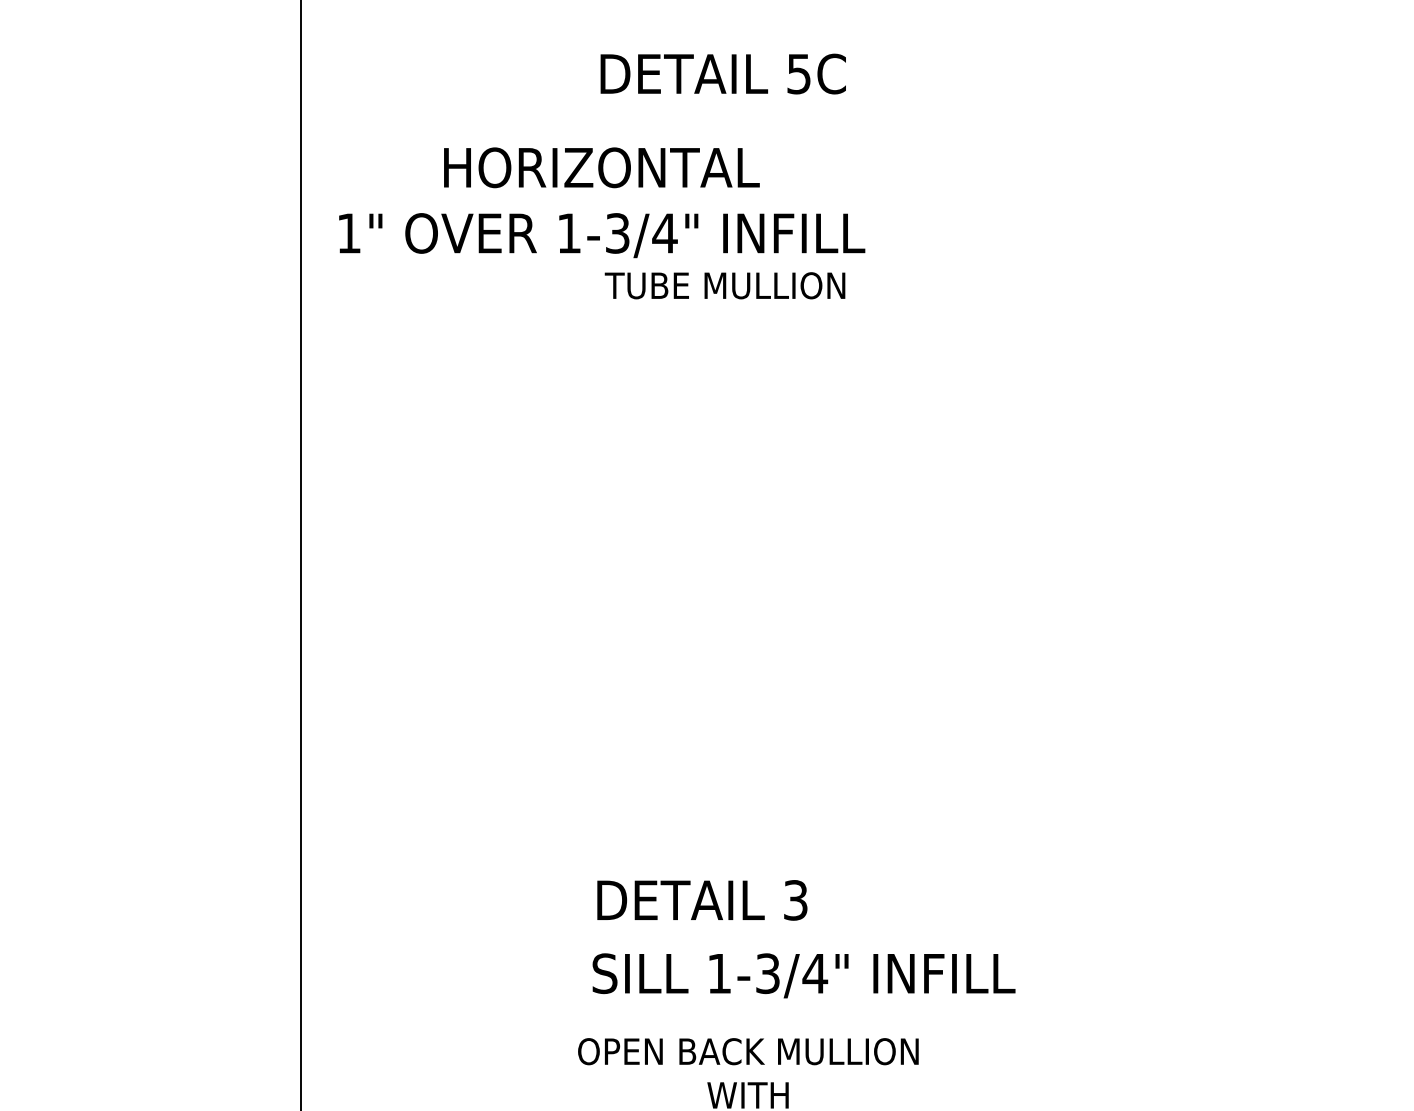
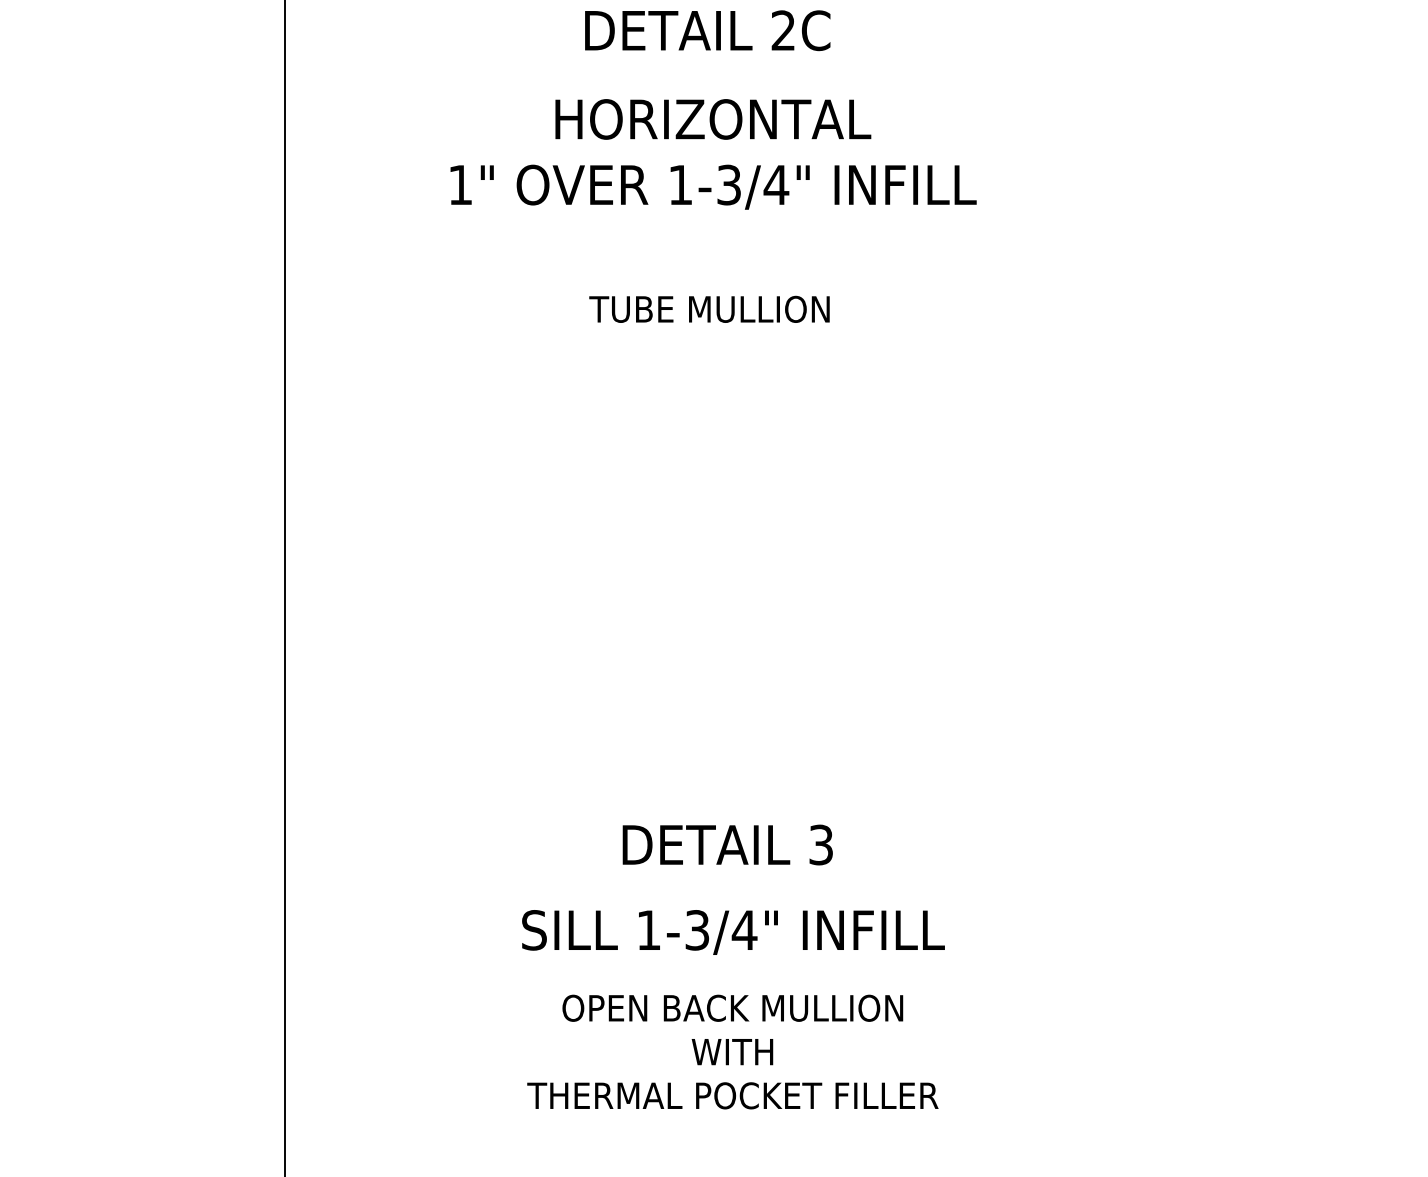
text: (798, 73) -> (782, 30), 5C -> 2C
text: (602, 202) -> (713, 154), moved
text: (725, 284) -> (709, 308), moved
text: (702, 899) -> (727, 844), moved
text: (804, 975) -> (733, 932), moved

